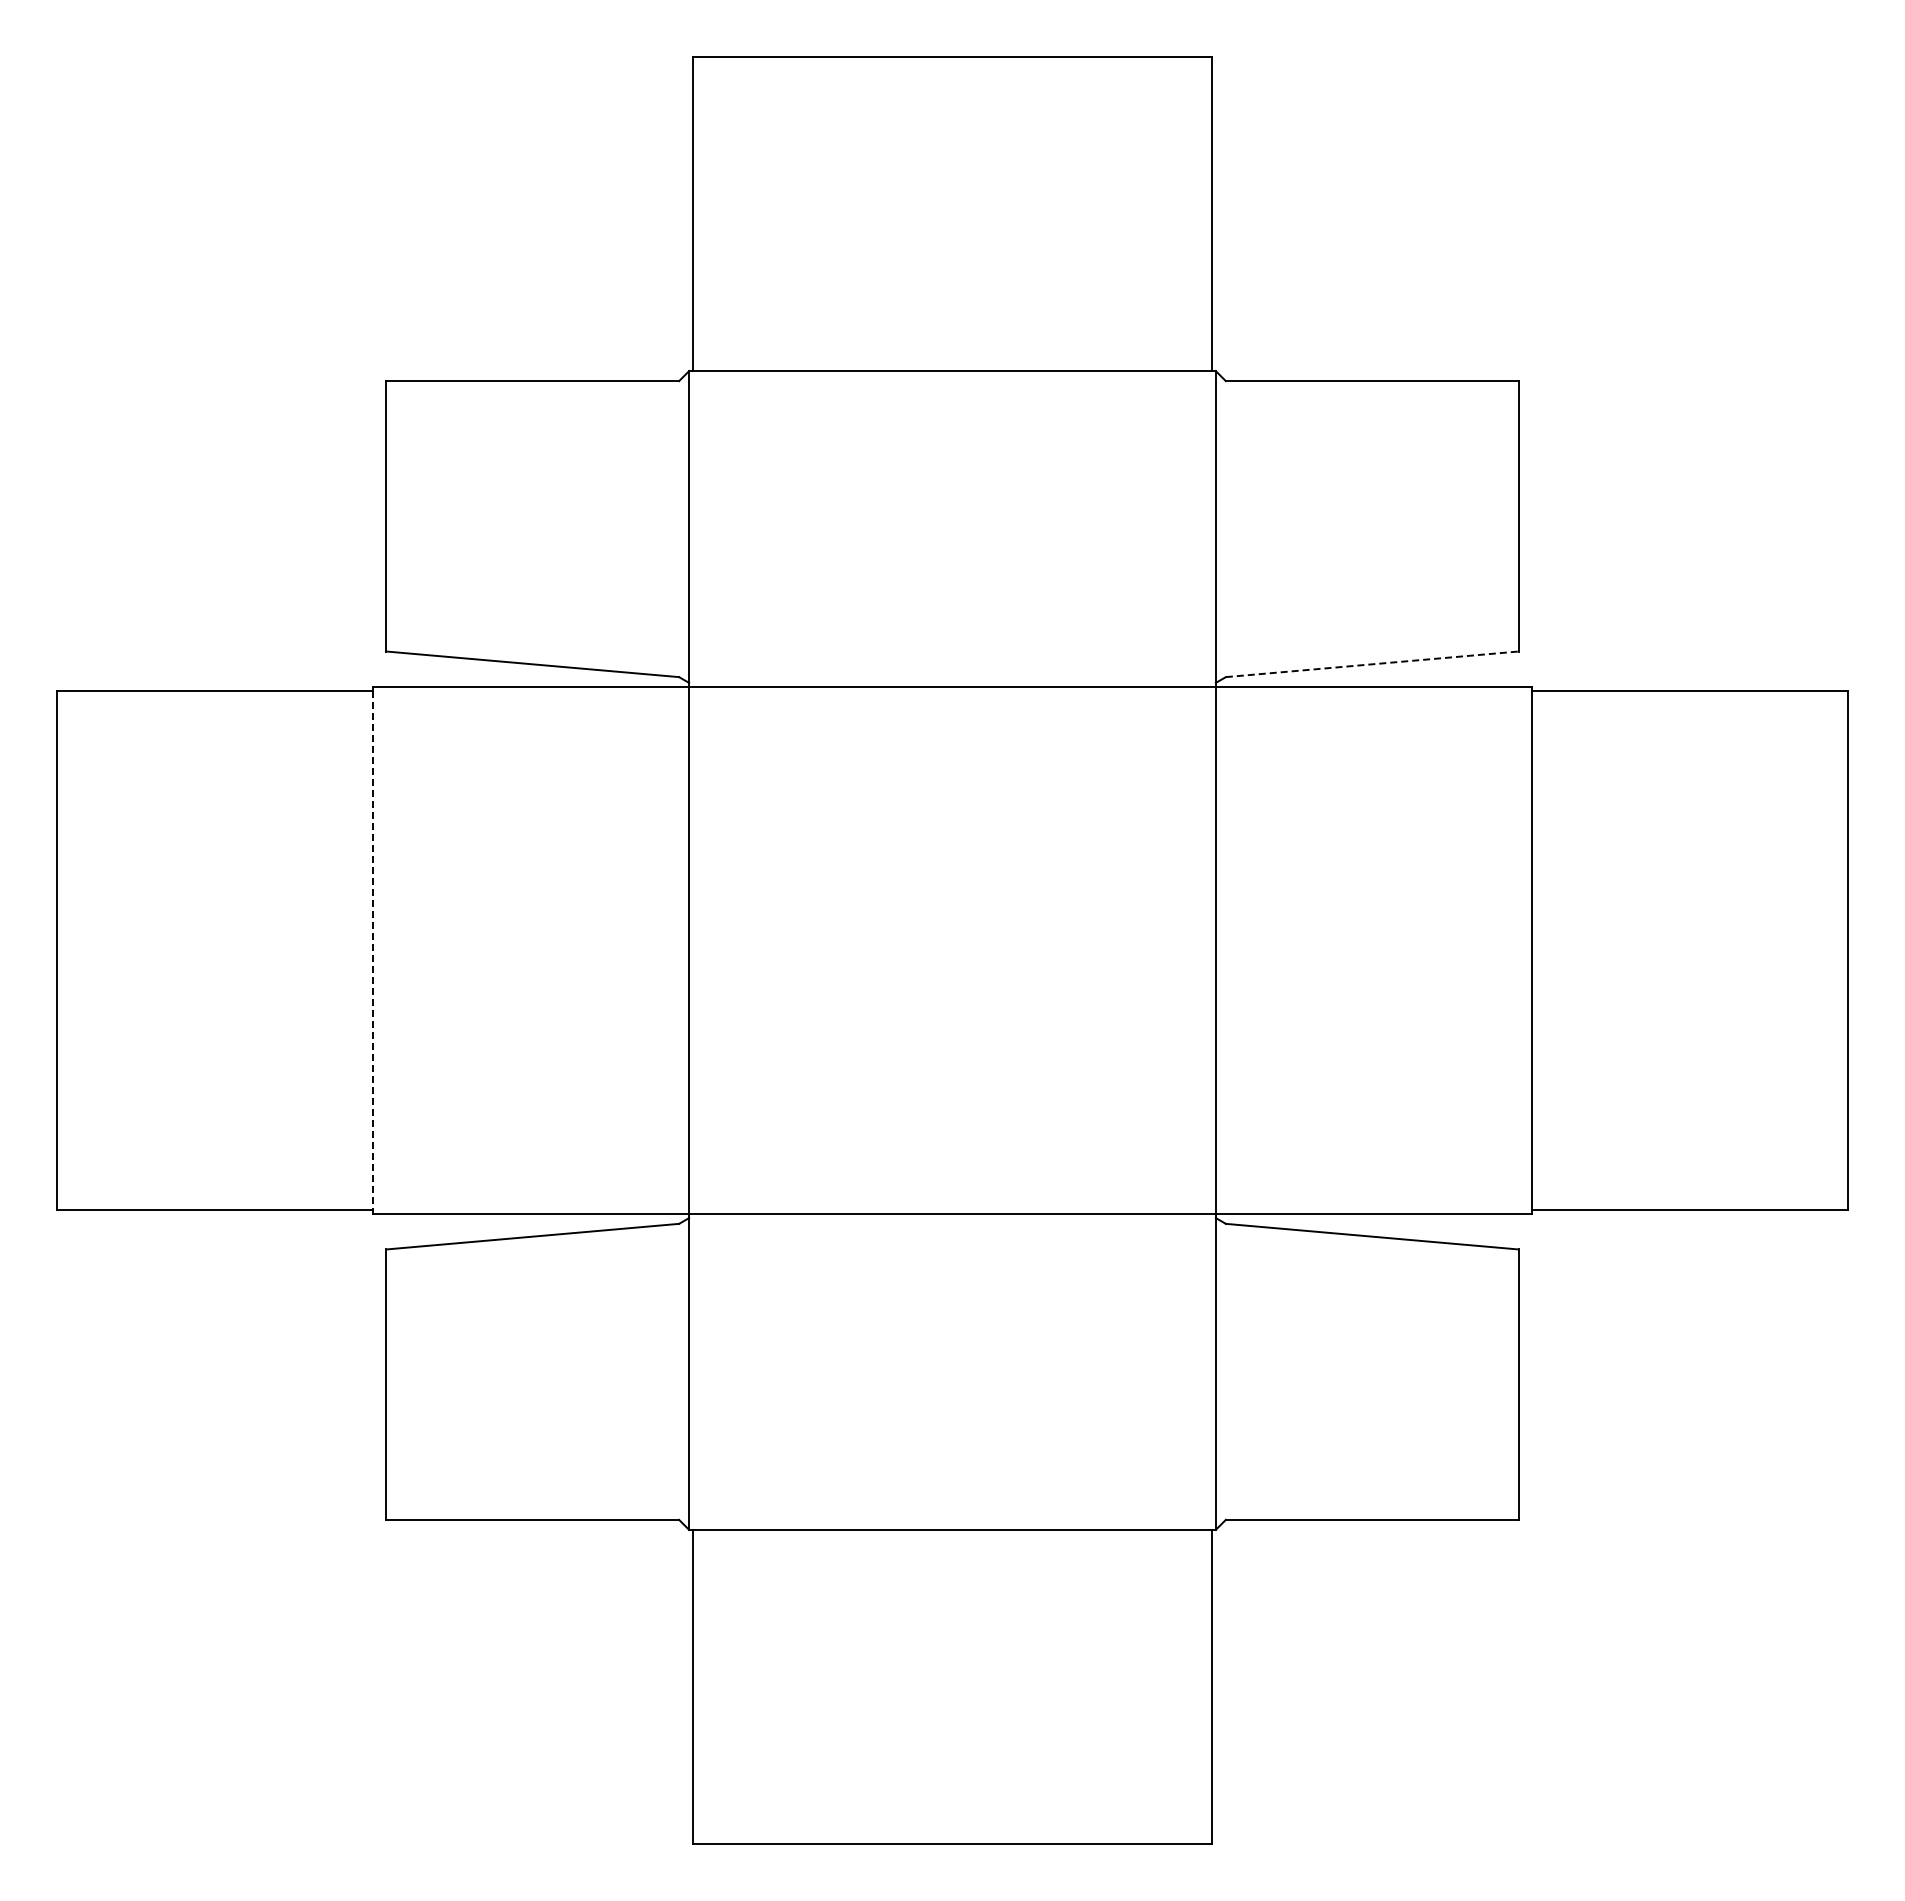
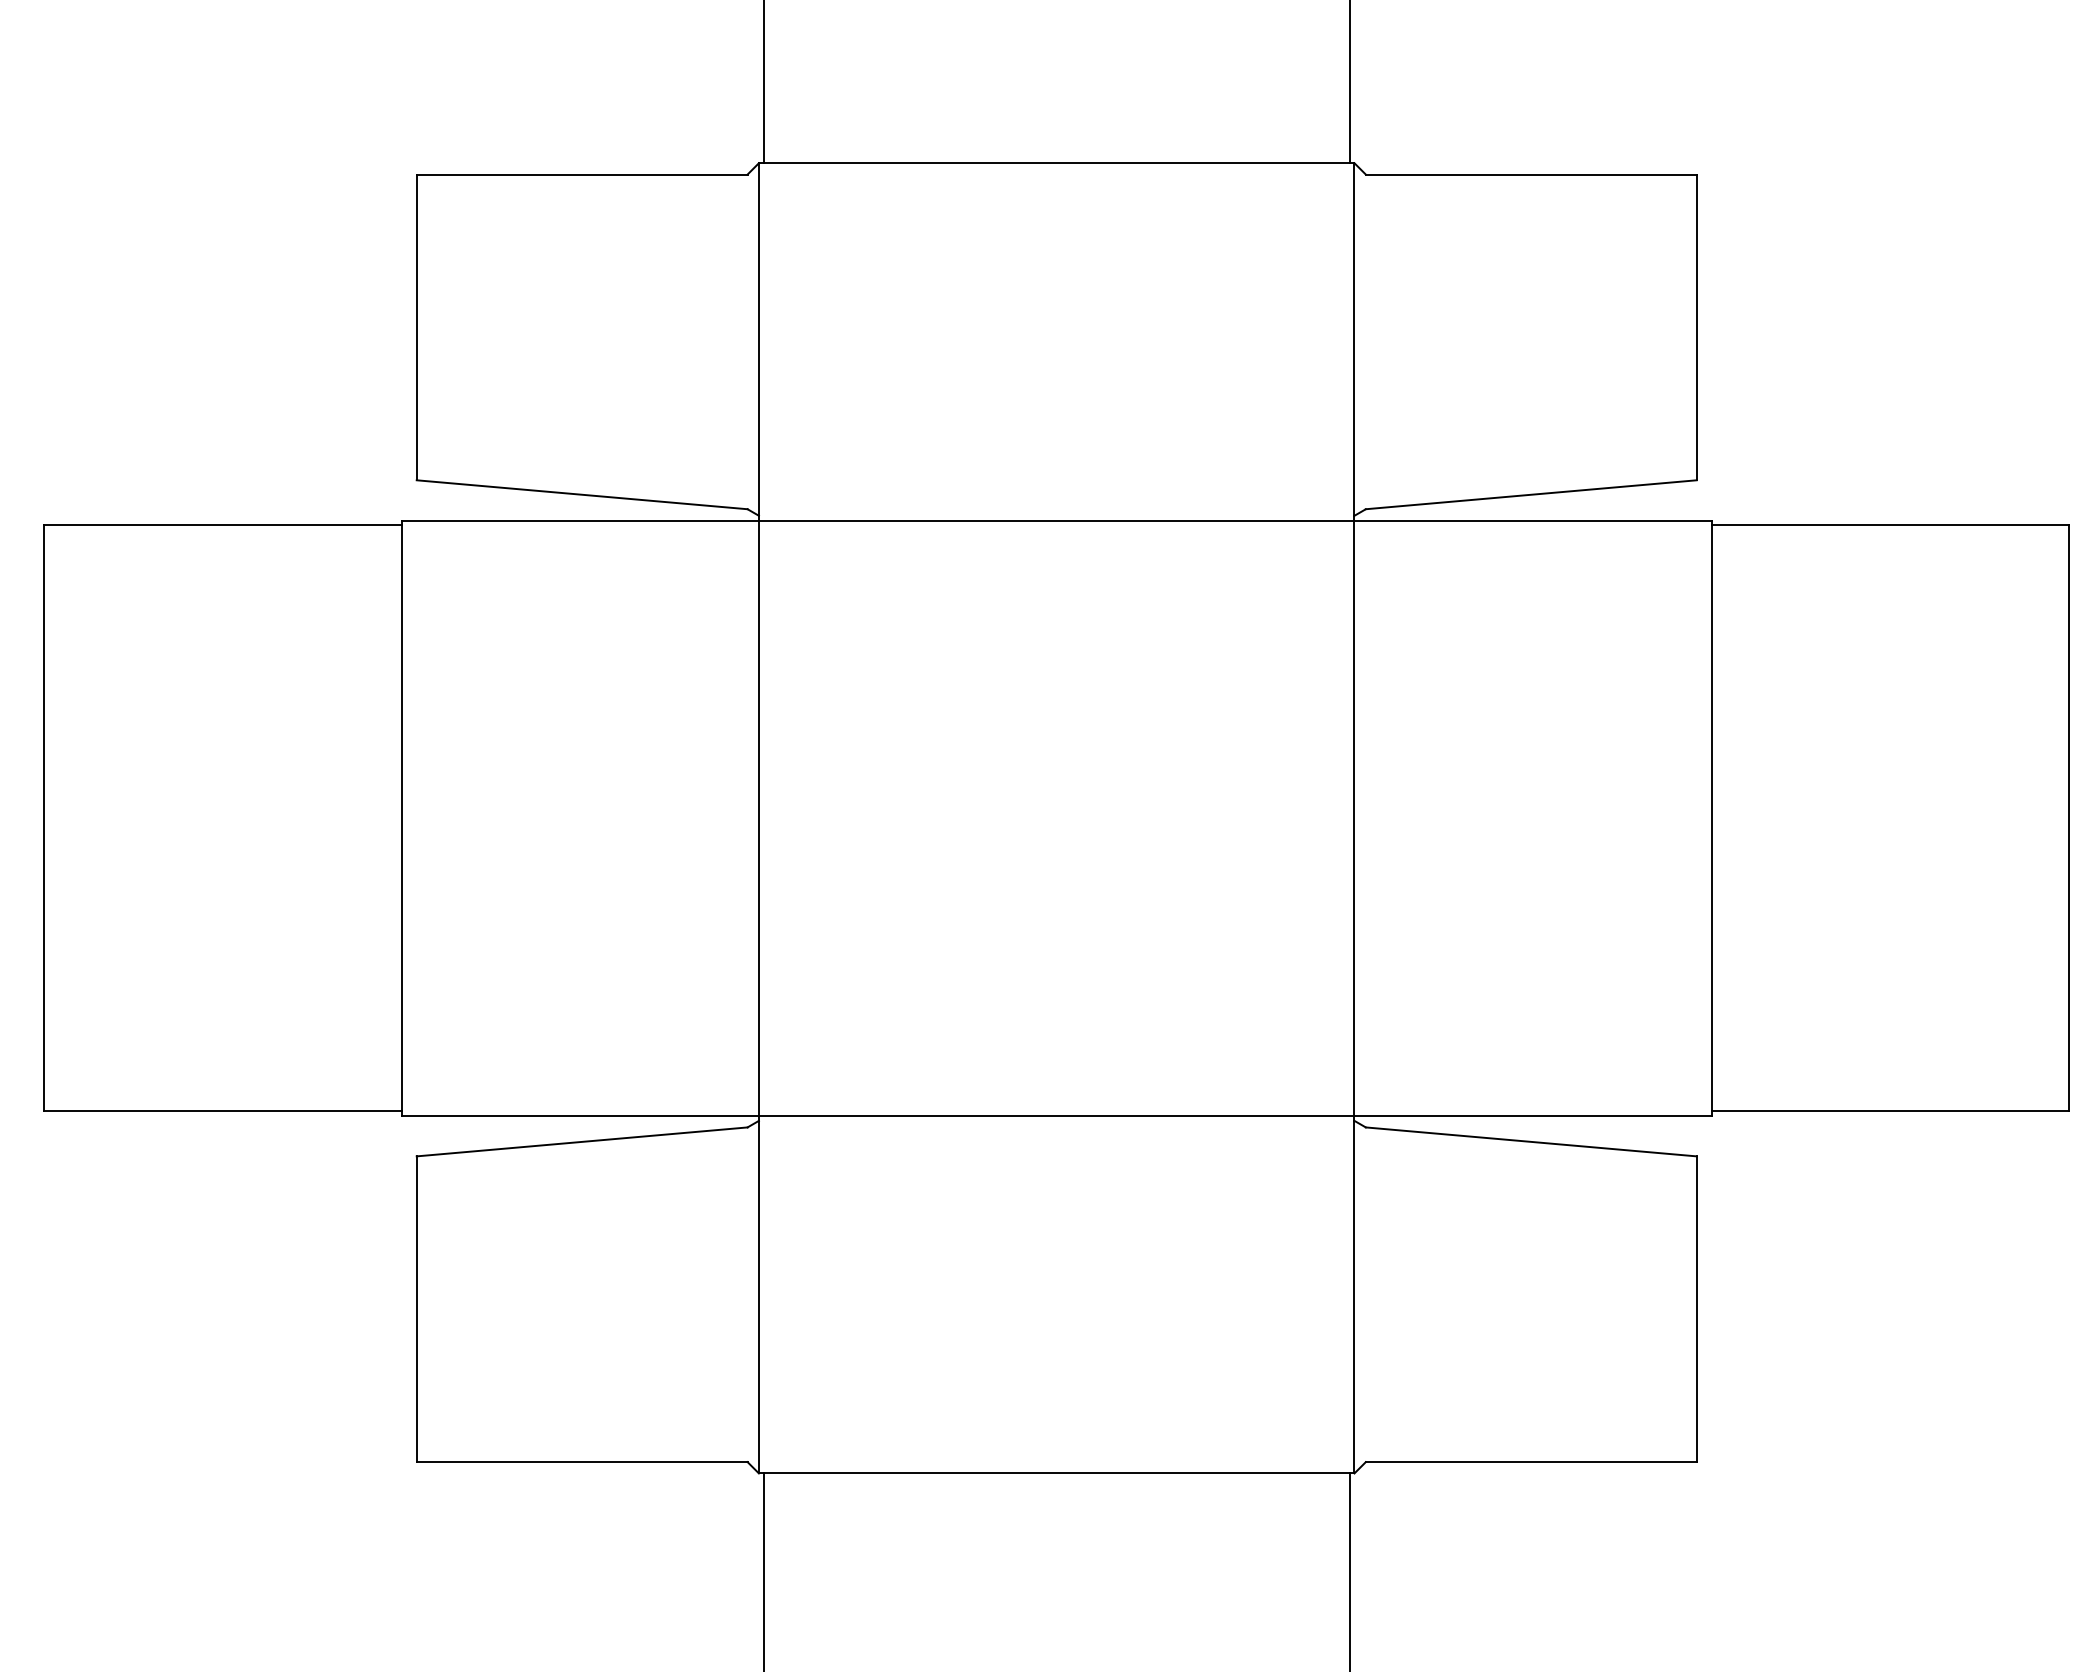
line: (1372, 664) -> (1531, 494), dashed -> solid
line: (373, 950) -> (402, 818), dashed -> solid

